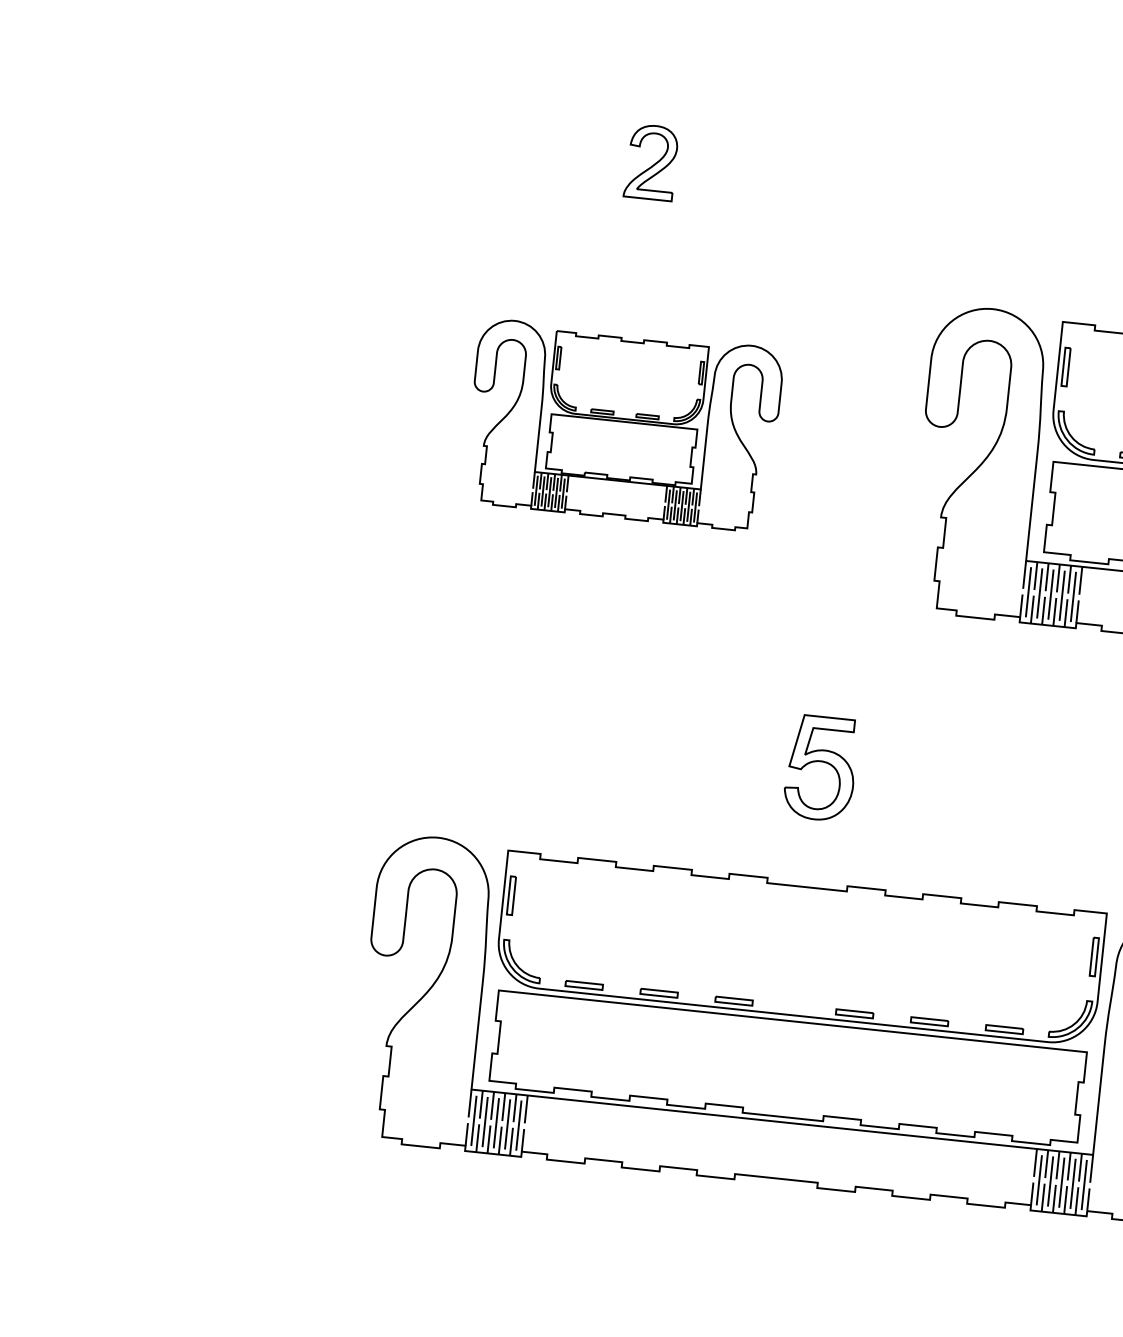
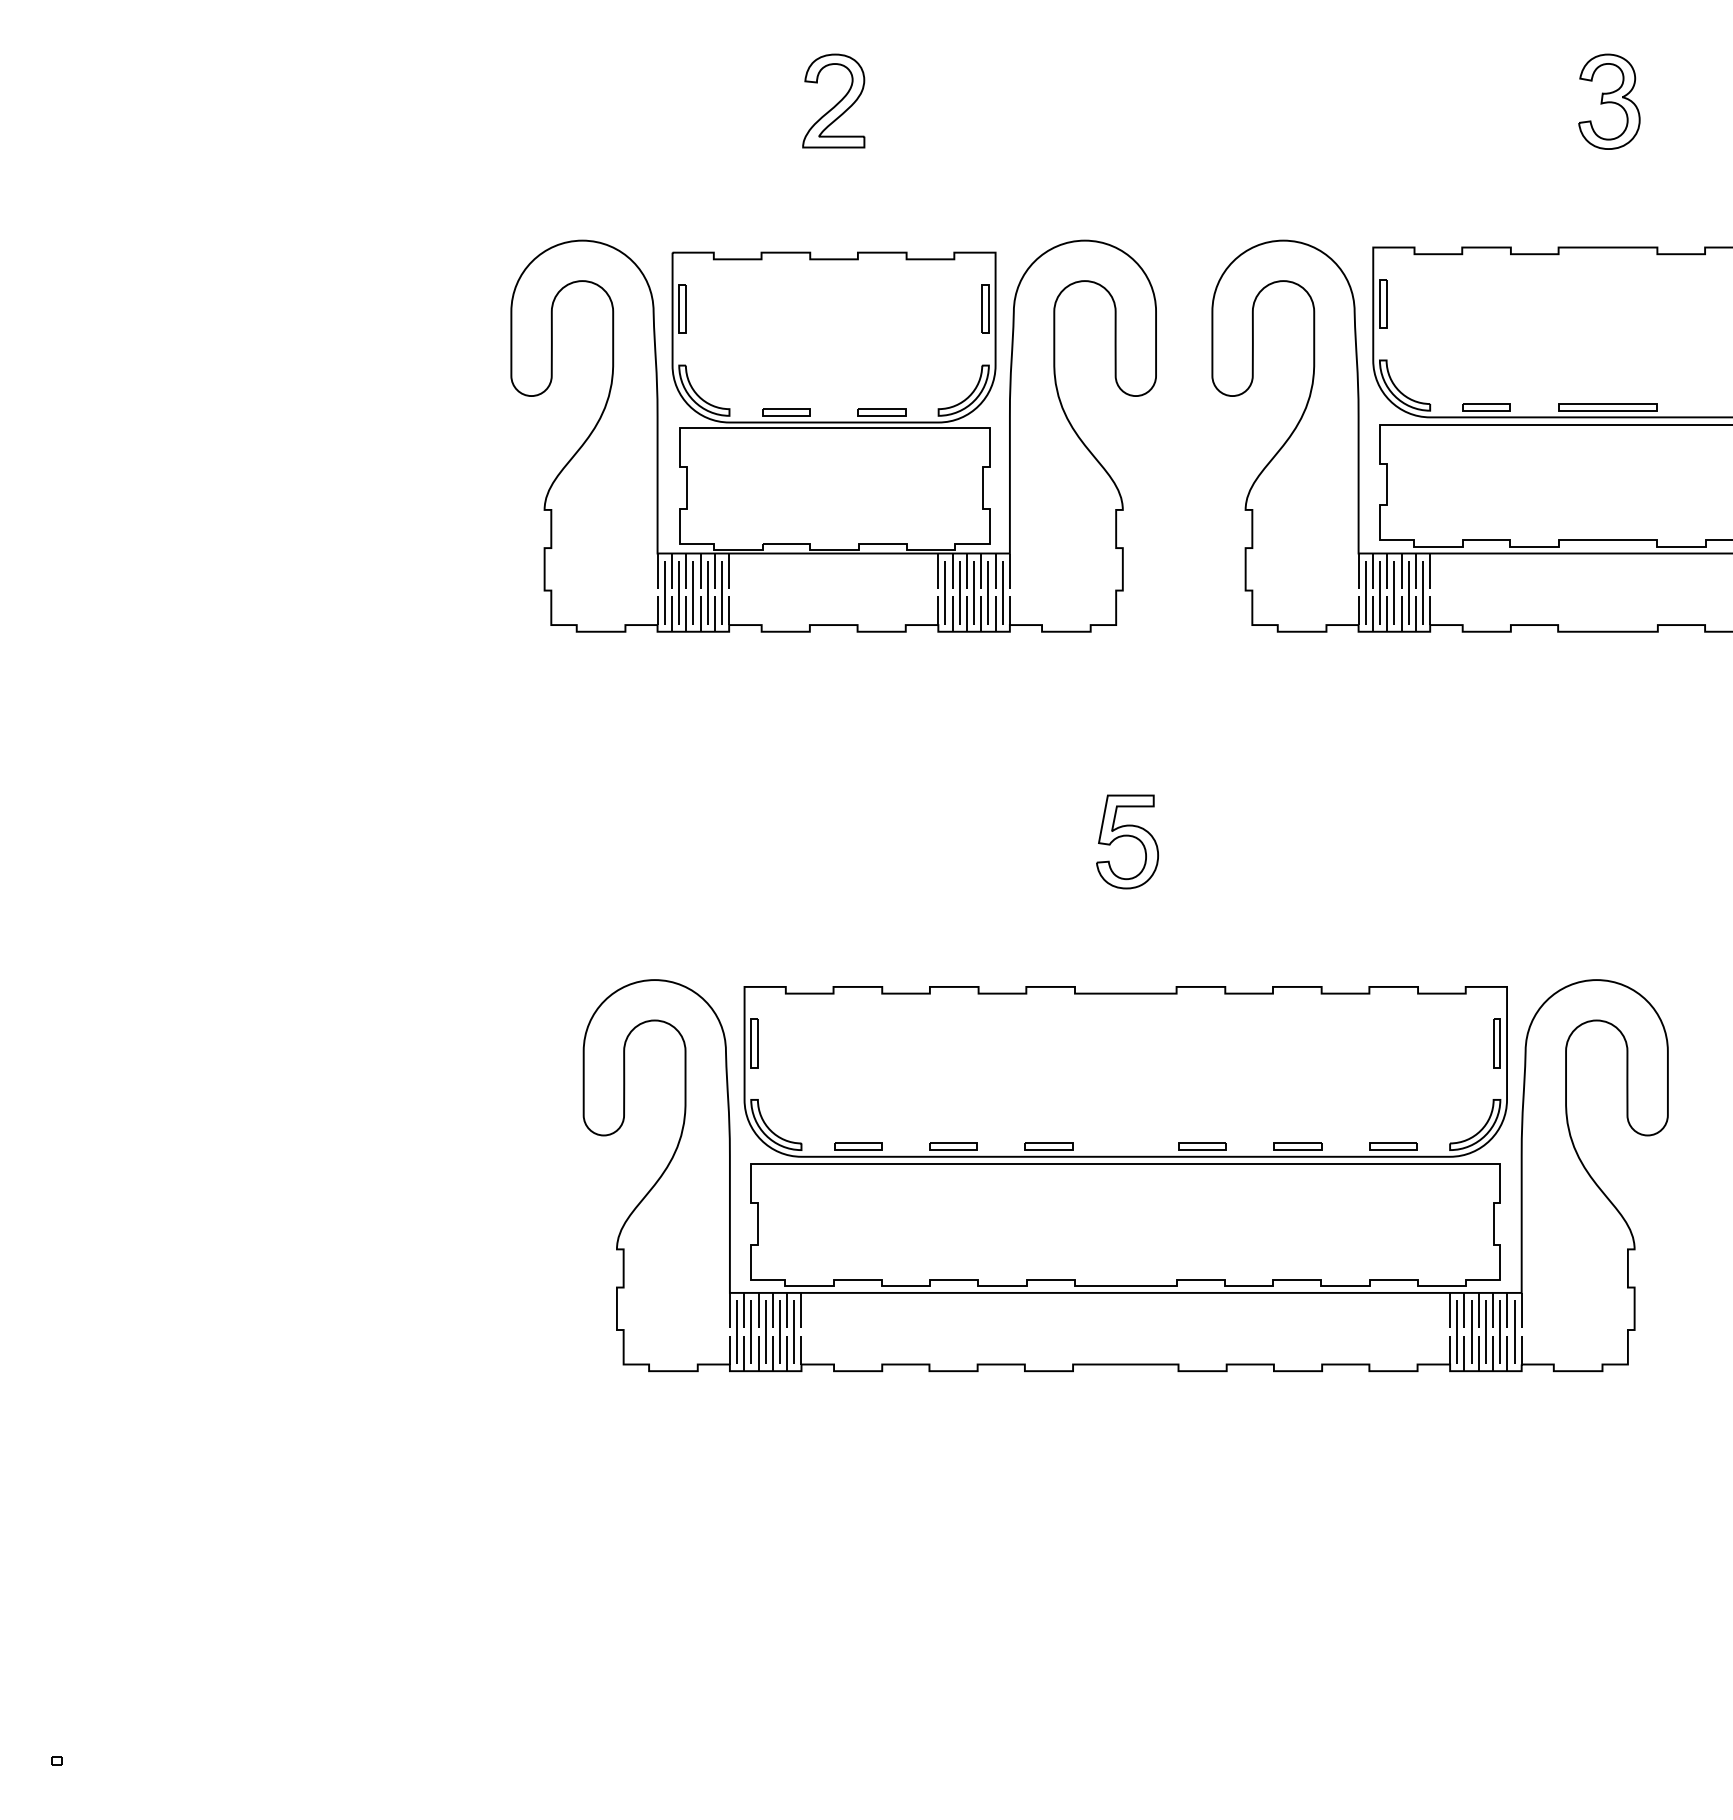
part: (623, 424) -> (833, 435), size x1.67
part: (820, 767) -> (1127, 841), size x0.71

